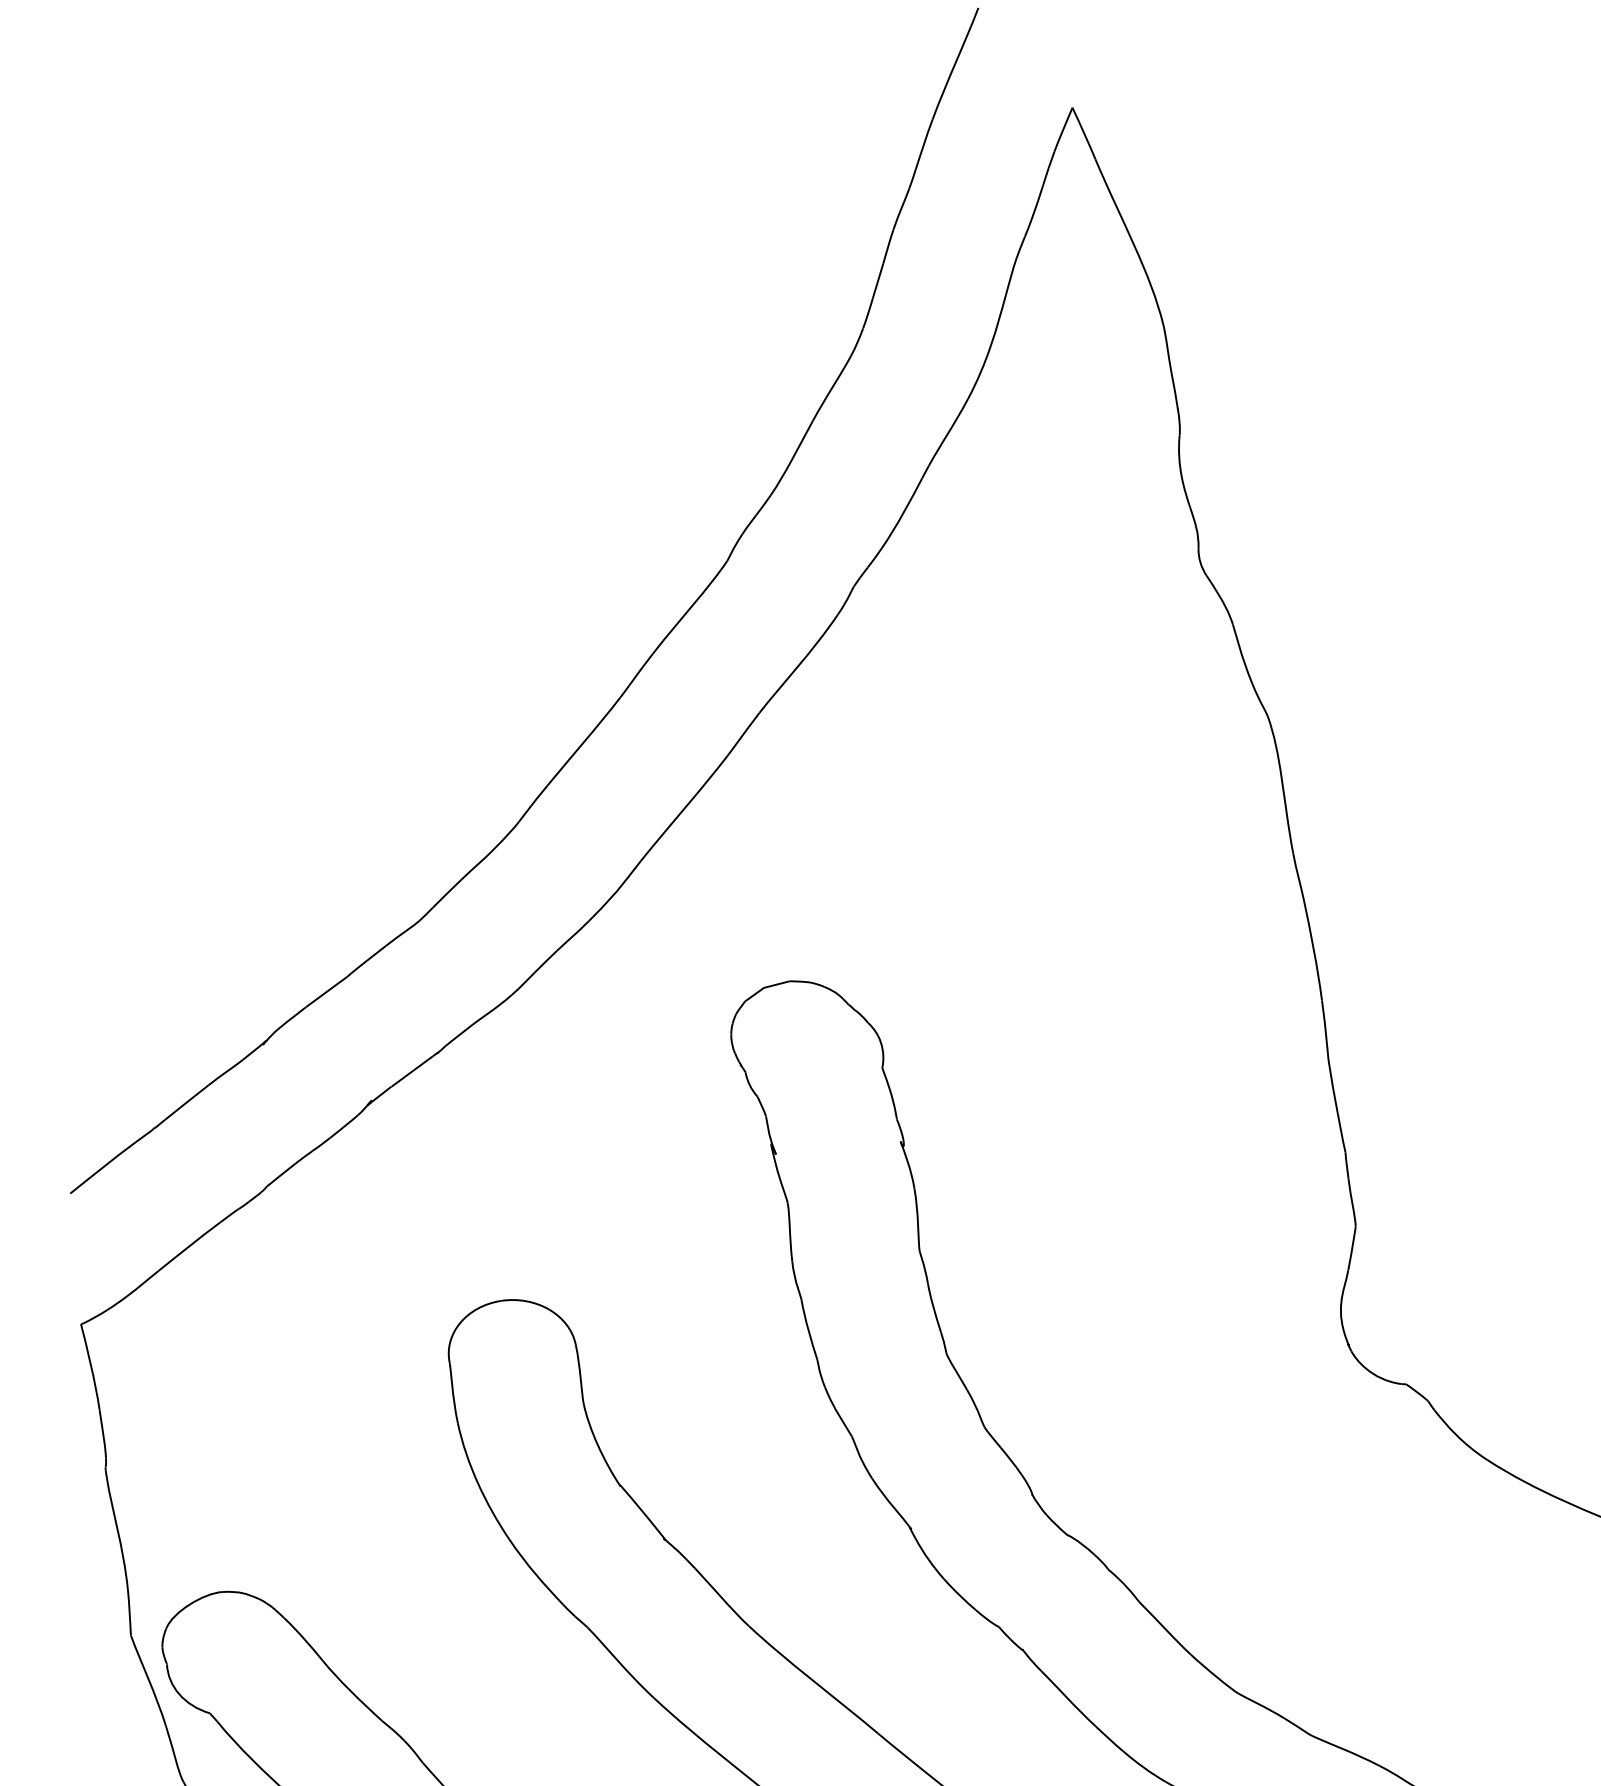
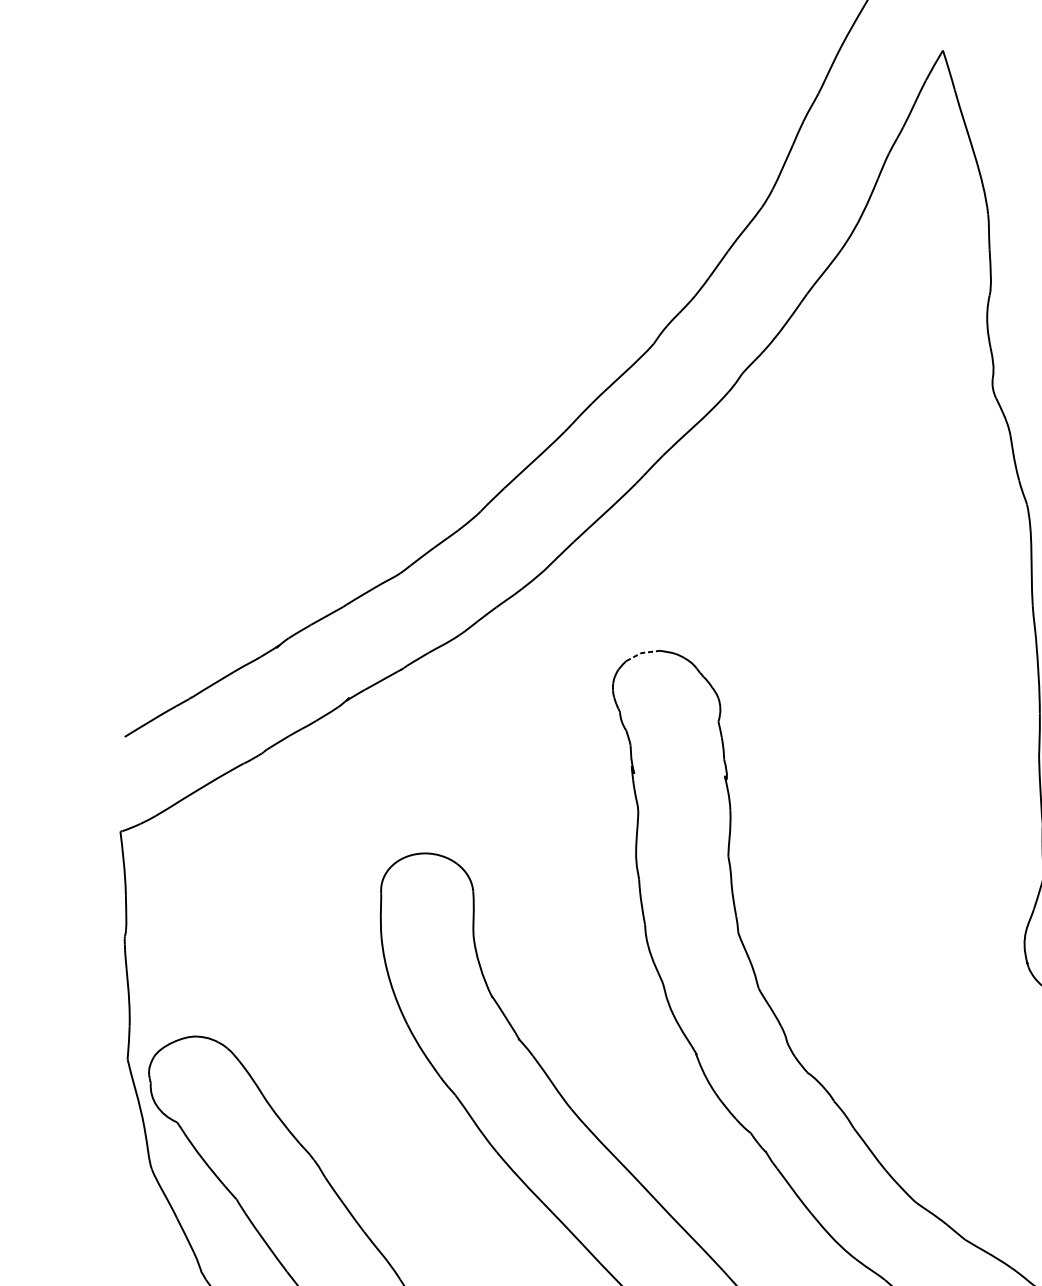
line: (765, 987) -> (642, 653), solid -> dashed

